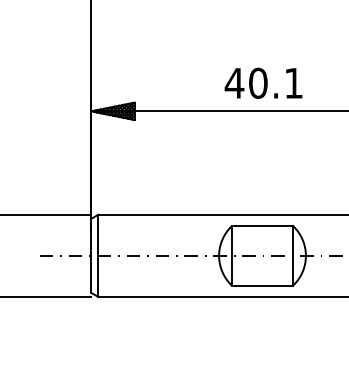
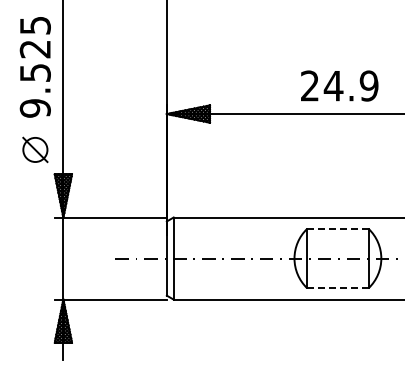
text: (264, 82) -> (339, 85), 40.1 -> 24.9
line: (262, 225) -> (337, 228), solid -> dashed
line: (262, 285) -> (337, 288), solid -> dashed

